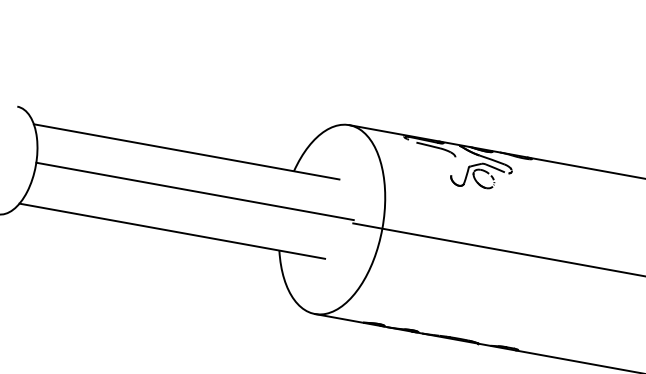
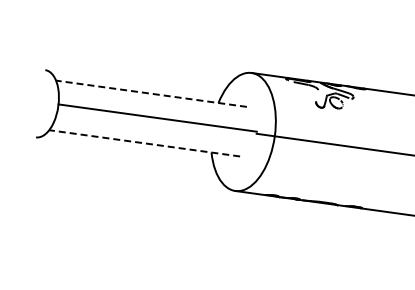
line: (185, 151) -> (150, 93), solid -> dashed
line: (172, 231) -> (144, 143), solid -> dashed

